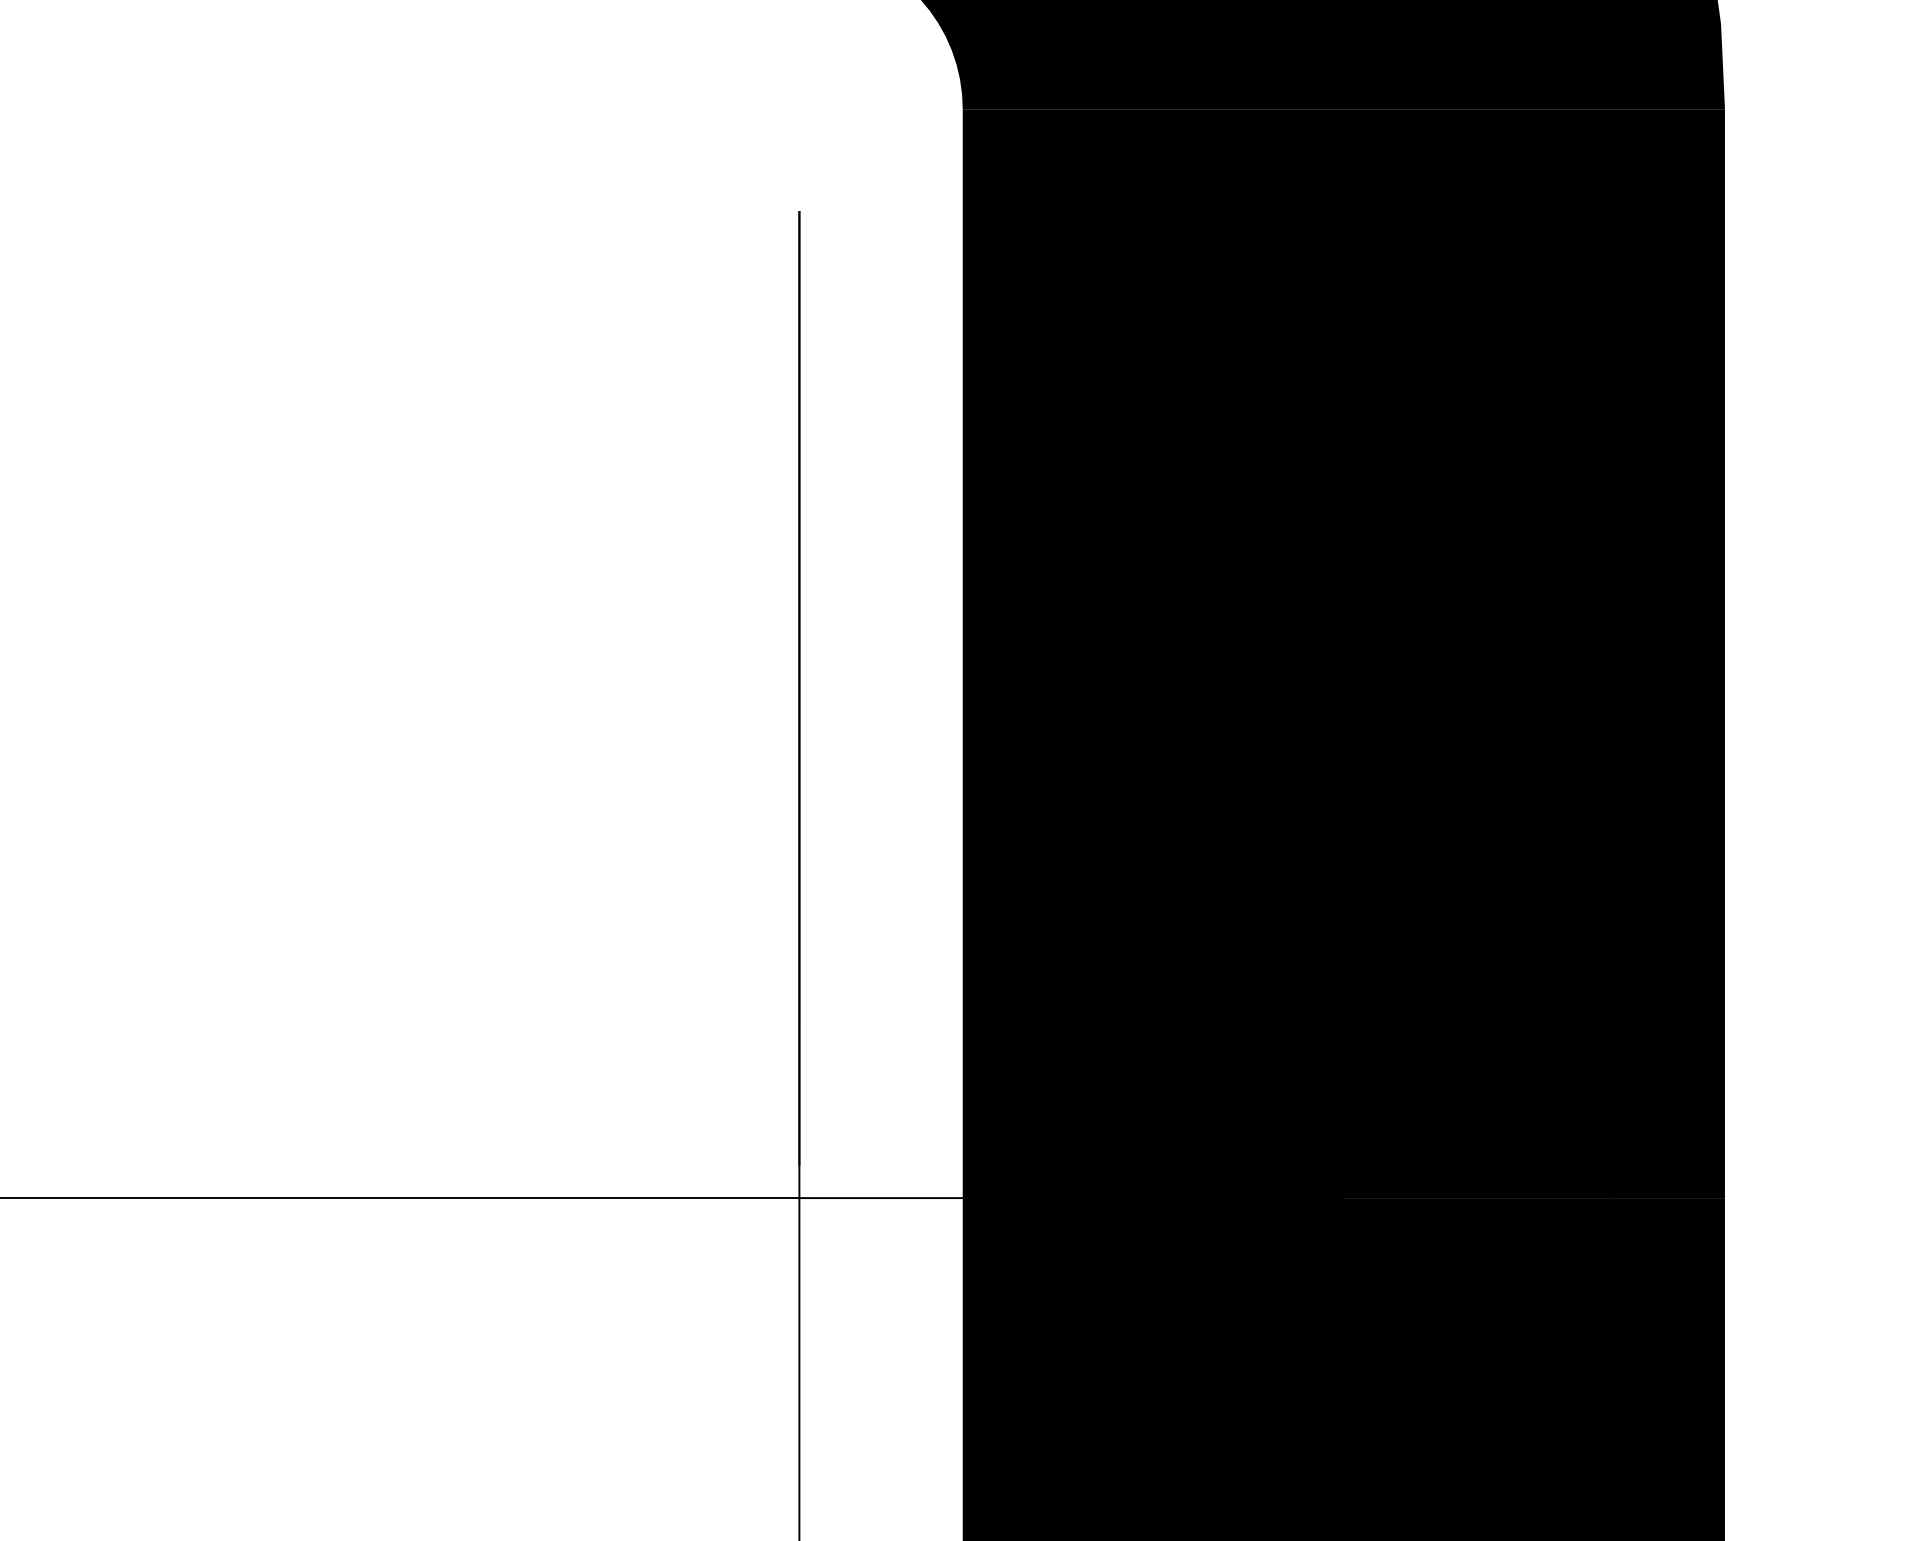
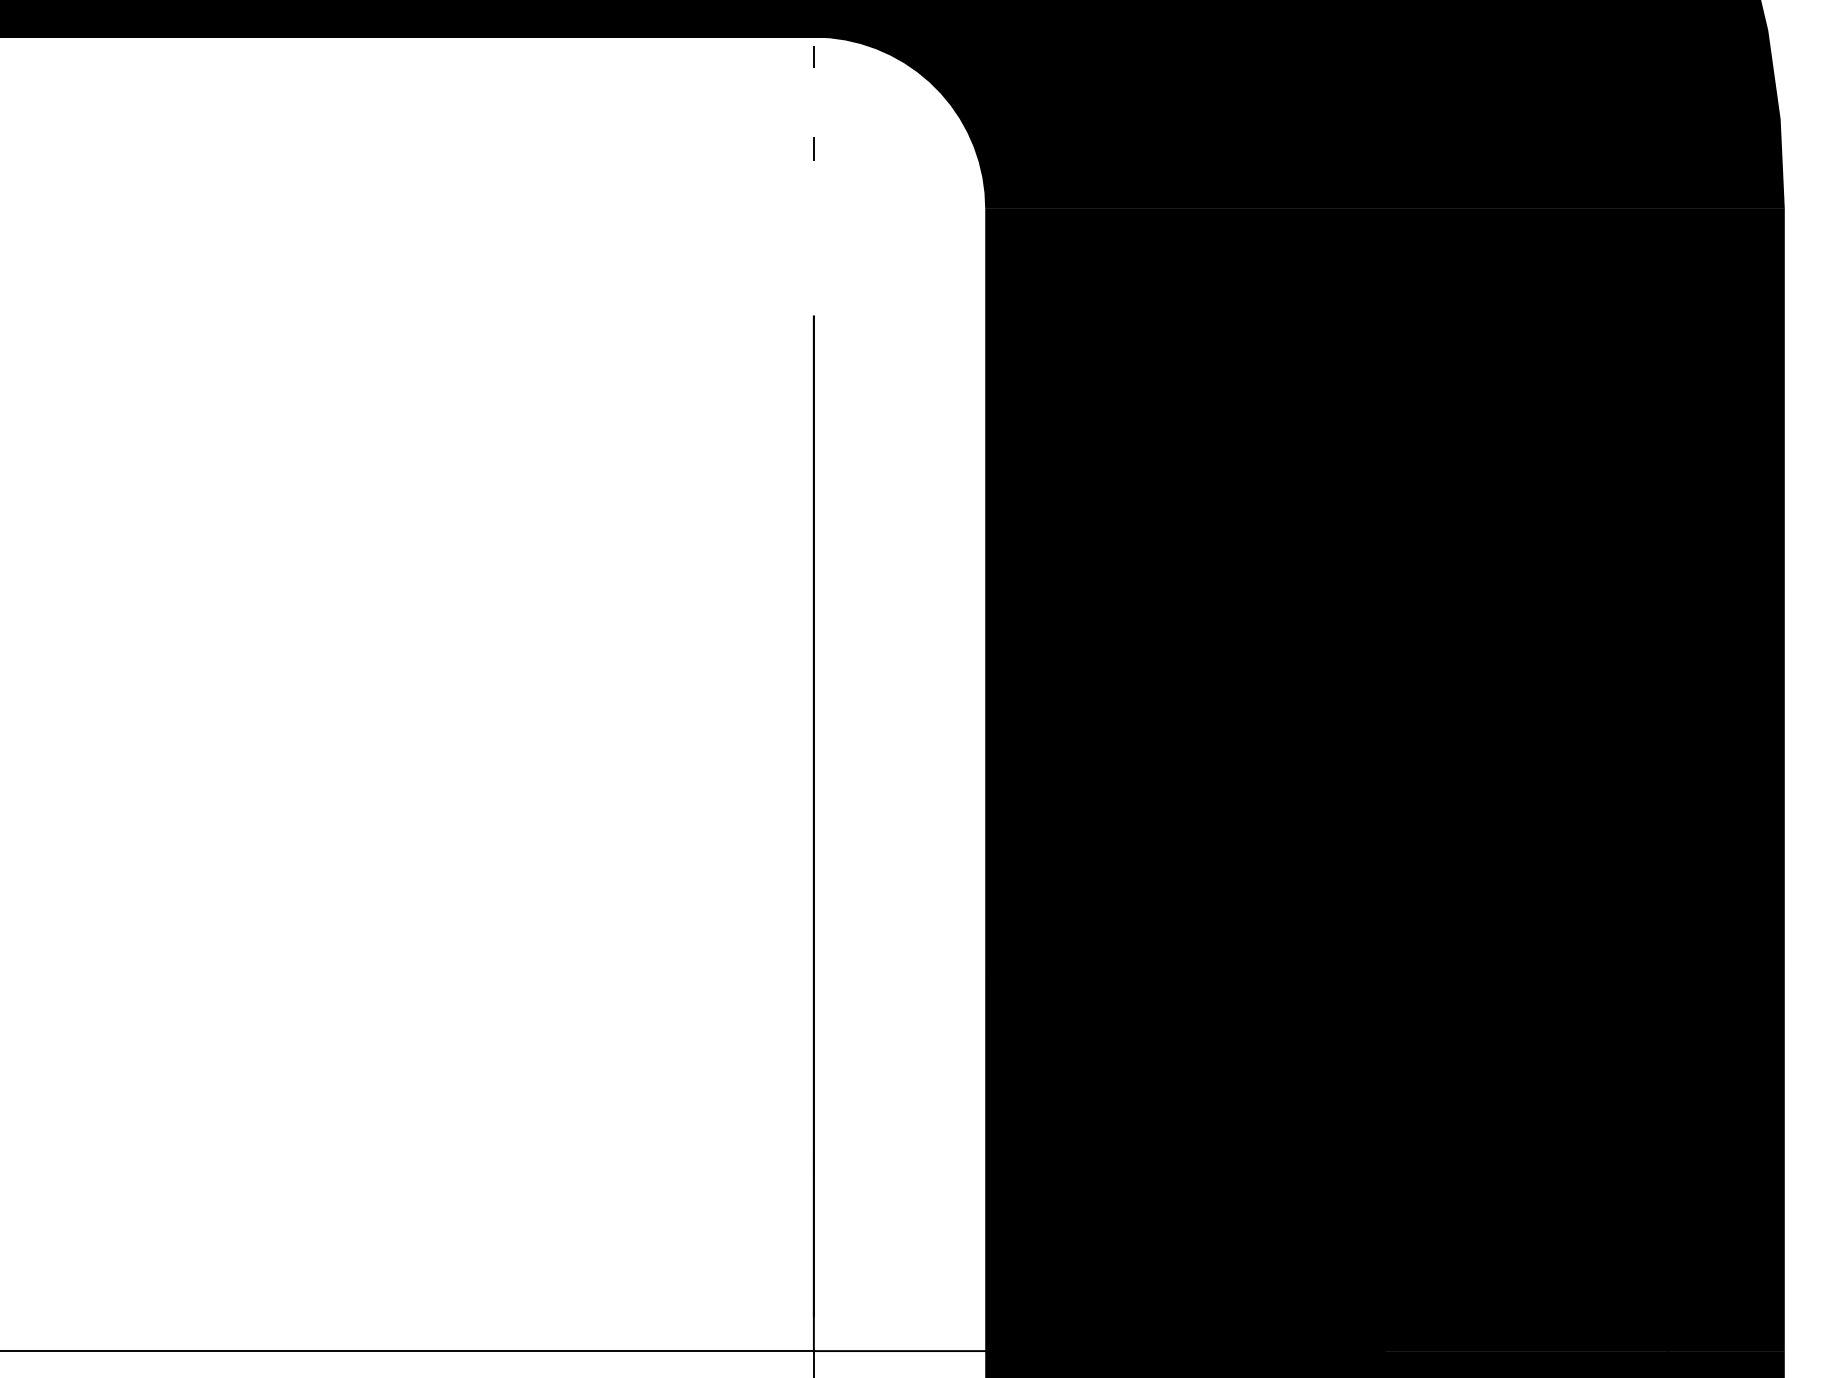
line: (798, 52) -> (812, 149), added

